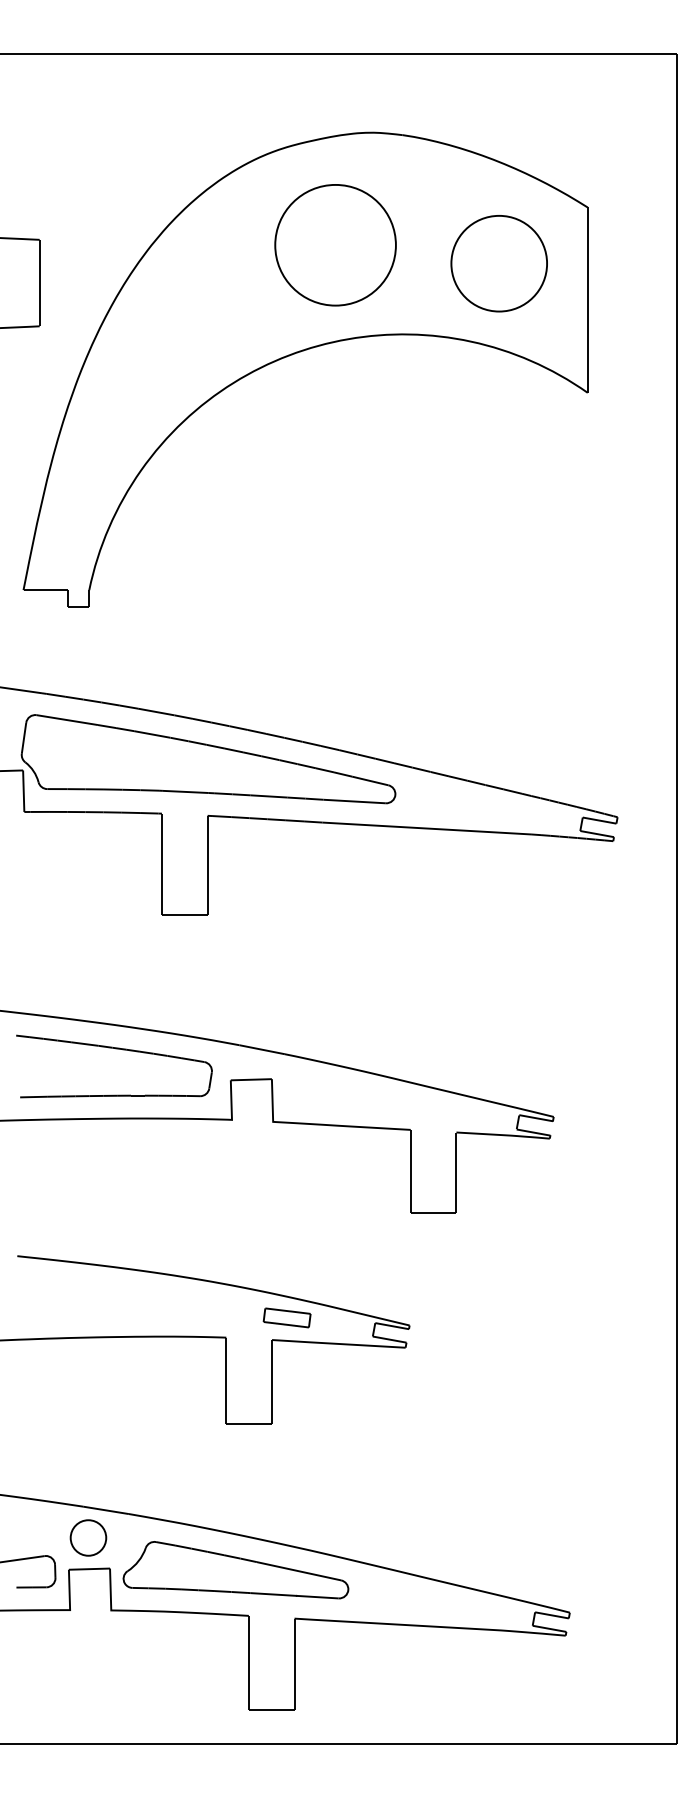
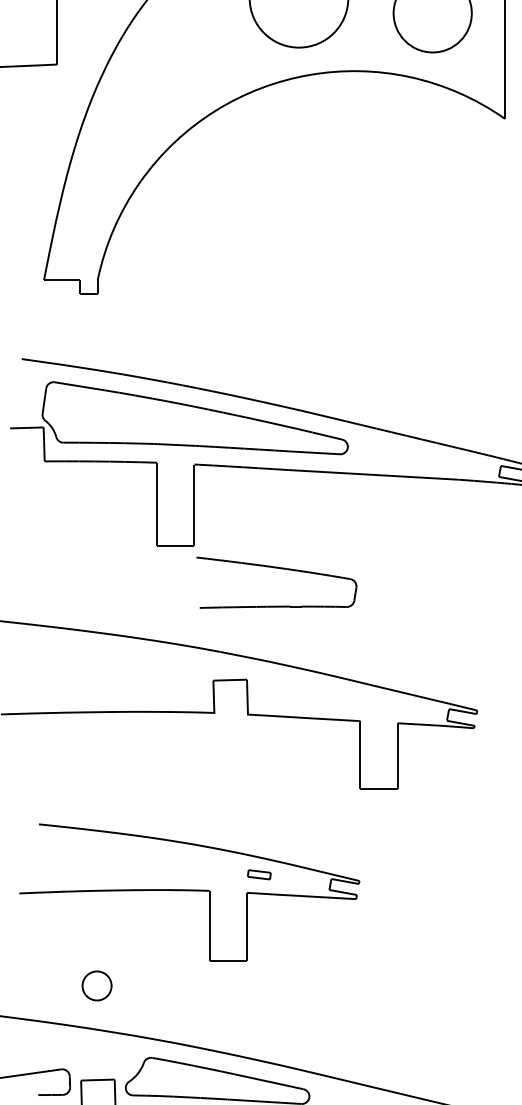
part: (115, 1049) -> (277, 568), moved
part: (286, 1317) -> (258, 874), size x0.6
part: (88, 1537) -> (97, 985), moved

